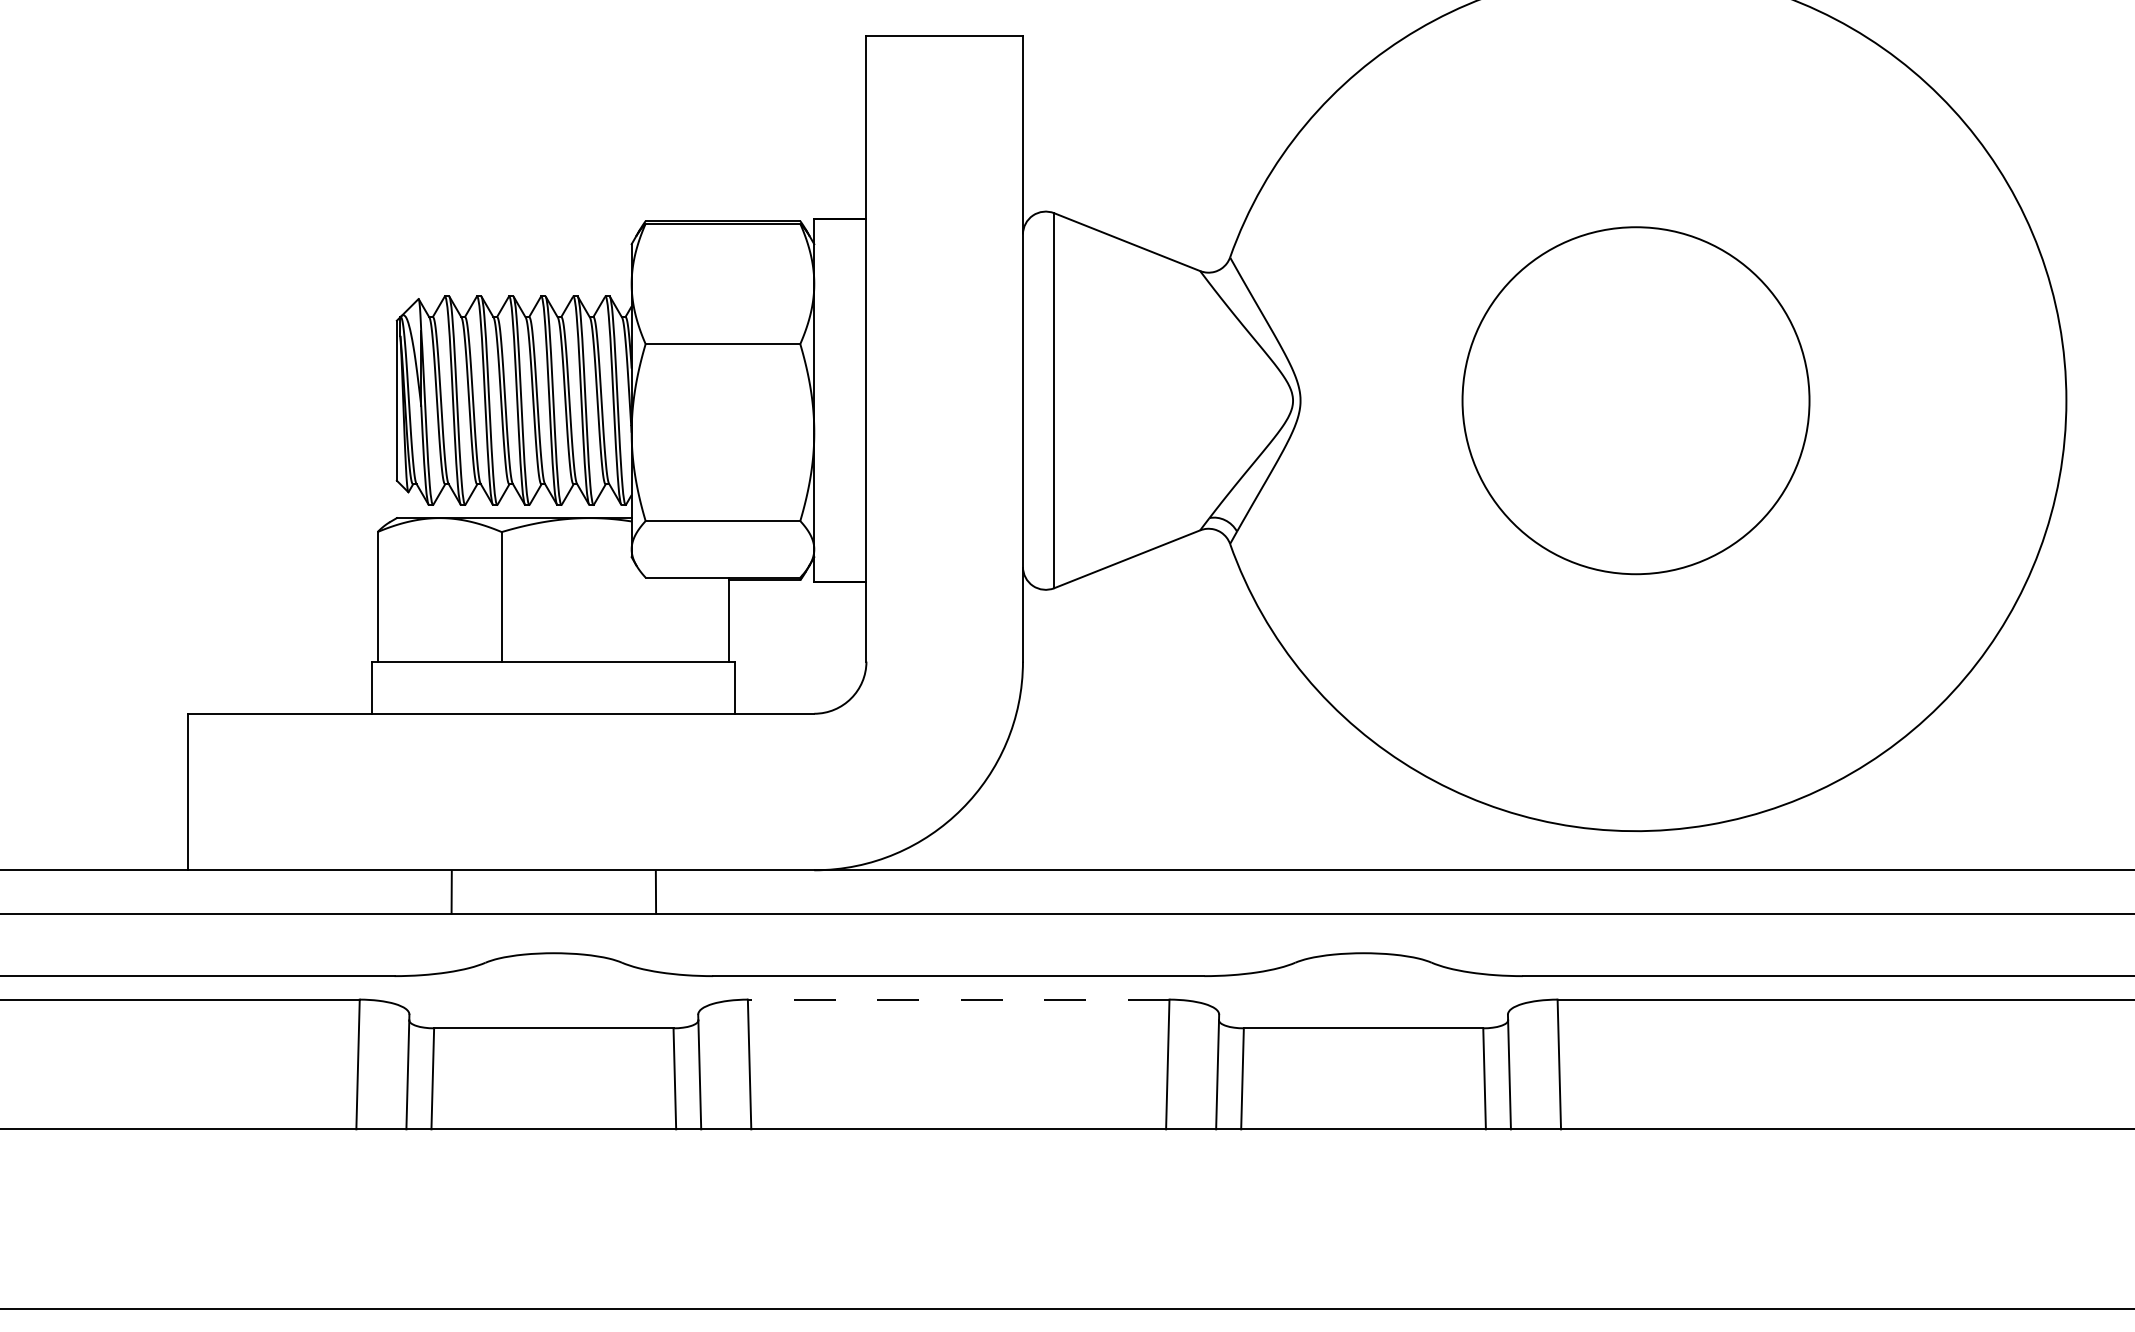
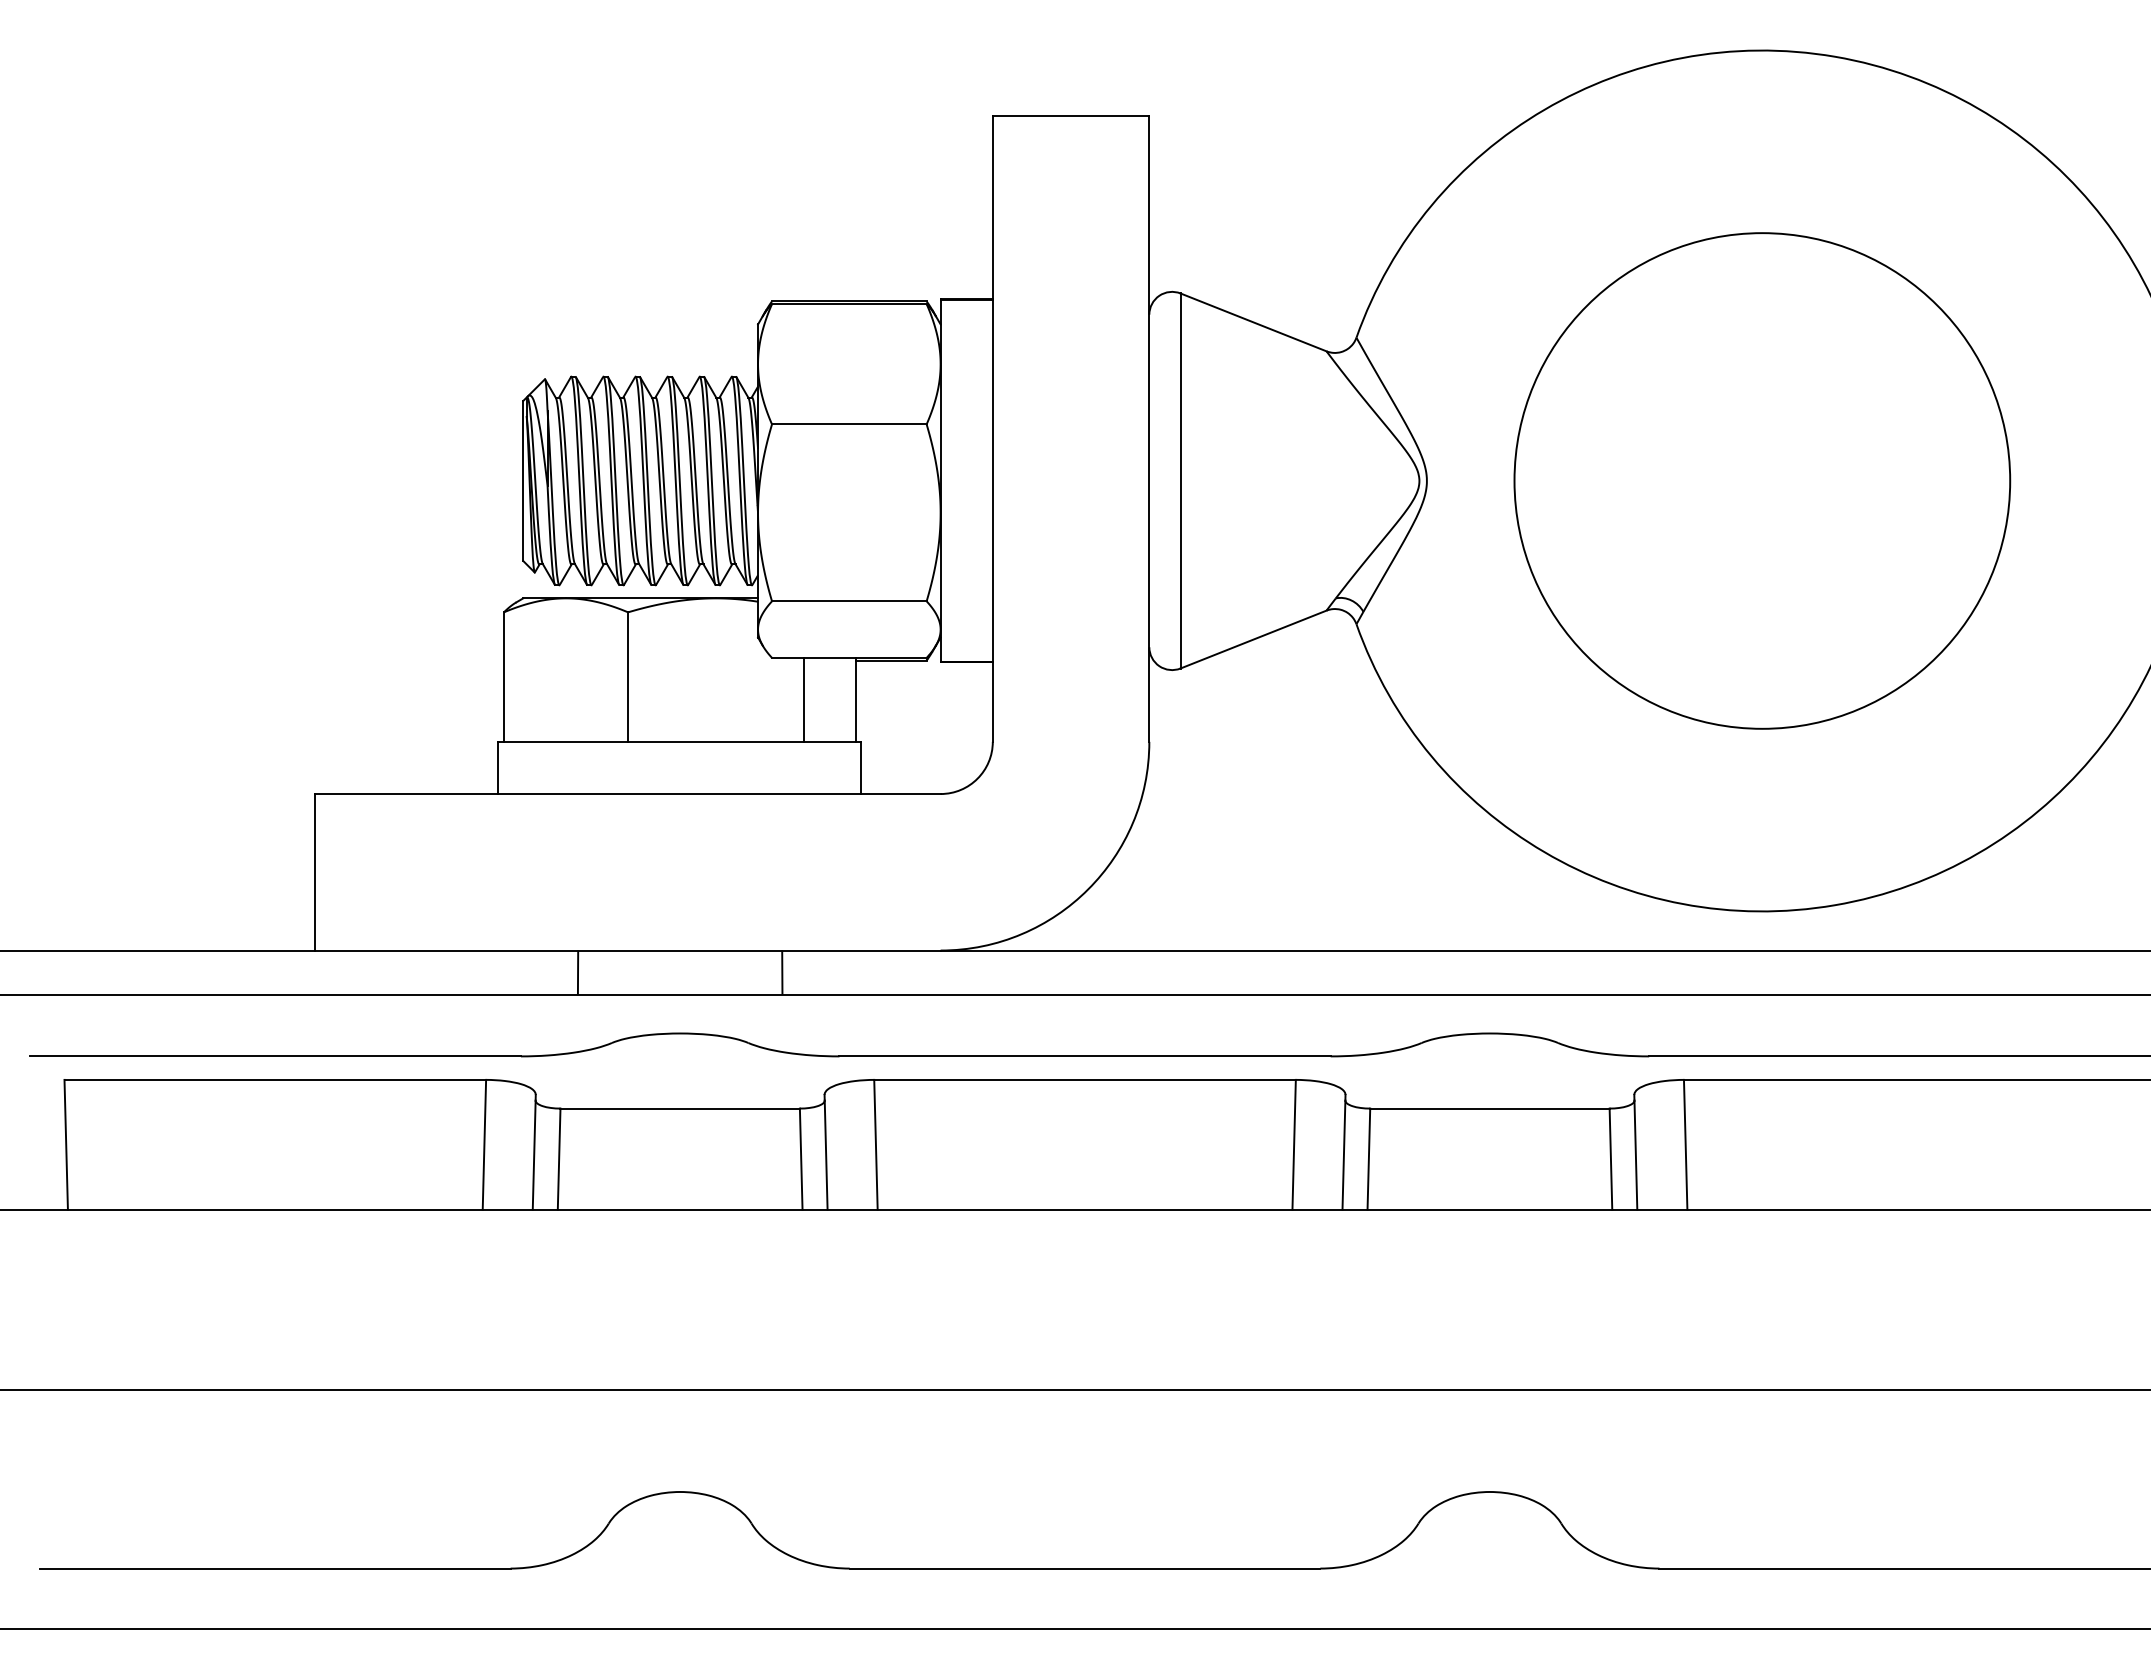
circle: (1636, 400) -> (1762, 480), size x1.43
line: (677, 619) -> (803, 699), added
line: (959, 999) -> (1085, 1079), dashed -> solid

